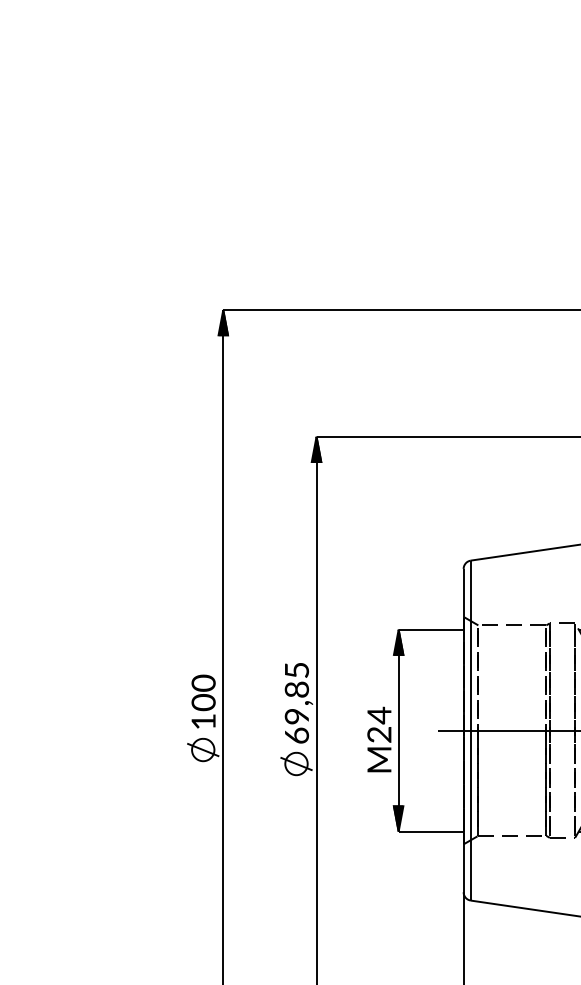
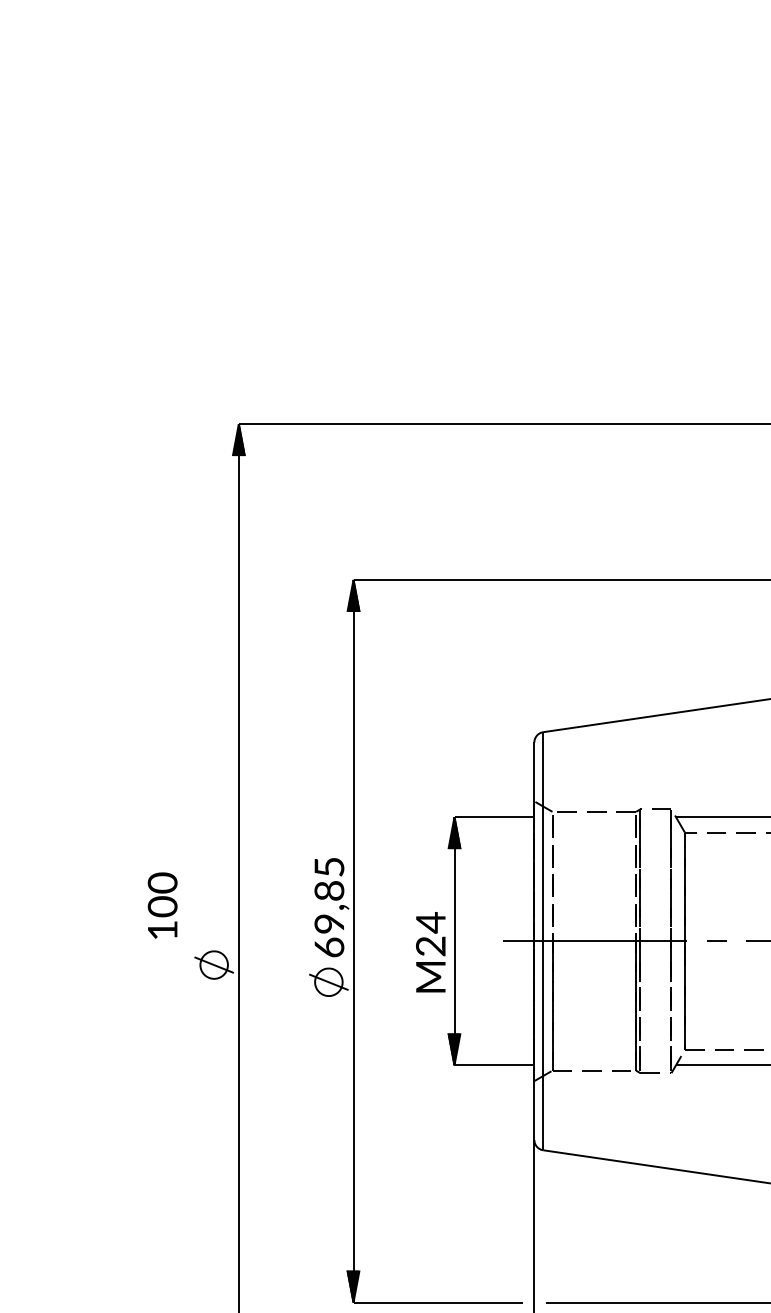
text: (203, 701) -> (162, 905), moved

